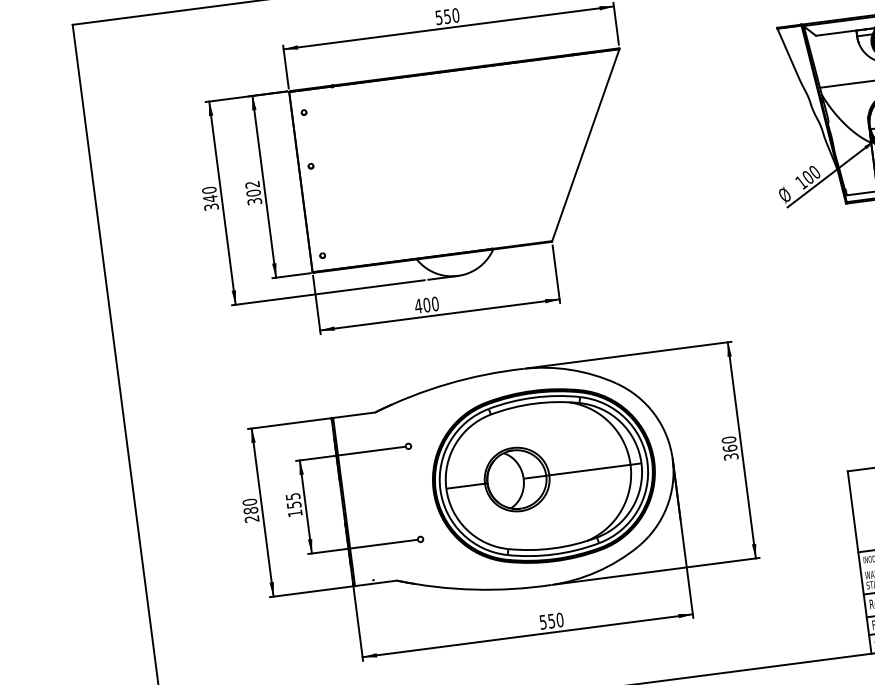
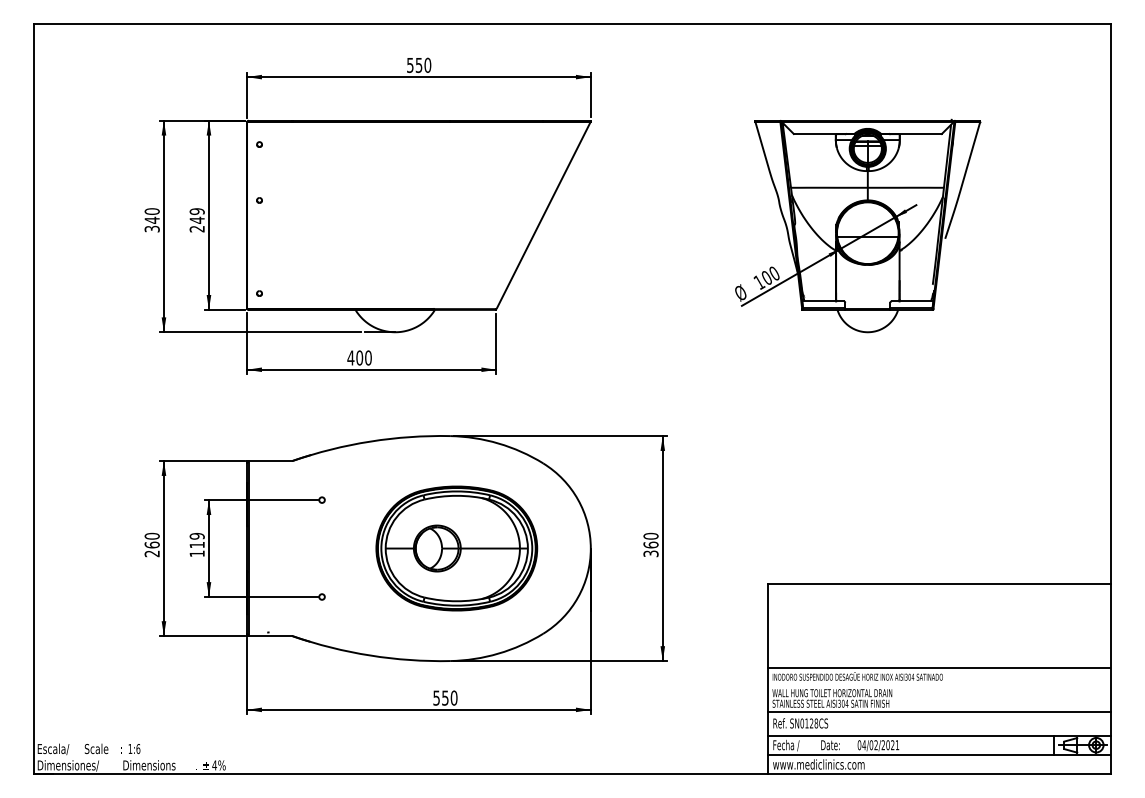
text: (252, 193) -> (196, 220), 302 -> 249
part: (543, 476) -> (456, 548), size x0.7
text: (292, 500) -> (196, 540), 155 -> 119
text: (250, 510) -> (151, 544), 280 -> 260

